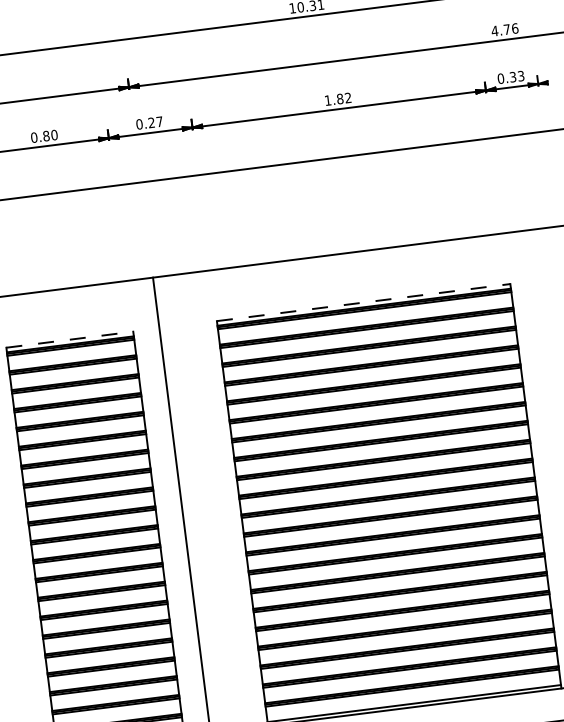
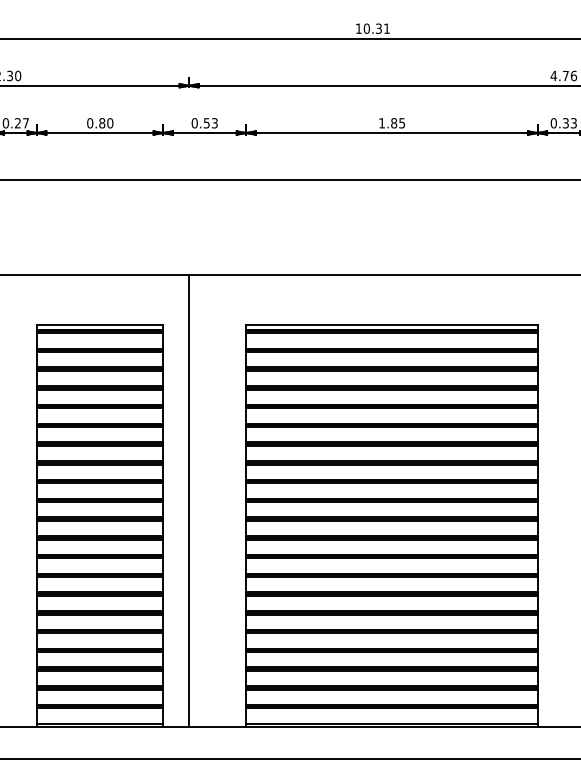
text: (348, 98) -> (402, 123), 1.82 -> 1.85
text: (155, 122) -> (210, 123), 0.27 -> 0.53
line: (363, 302) -> (391, 325), dashed -> solid
line: (70, 339) -> (100, 325), dashed -> solid

